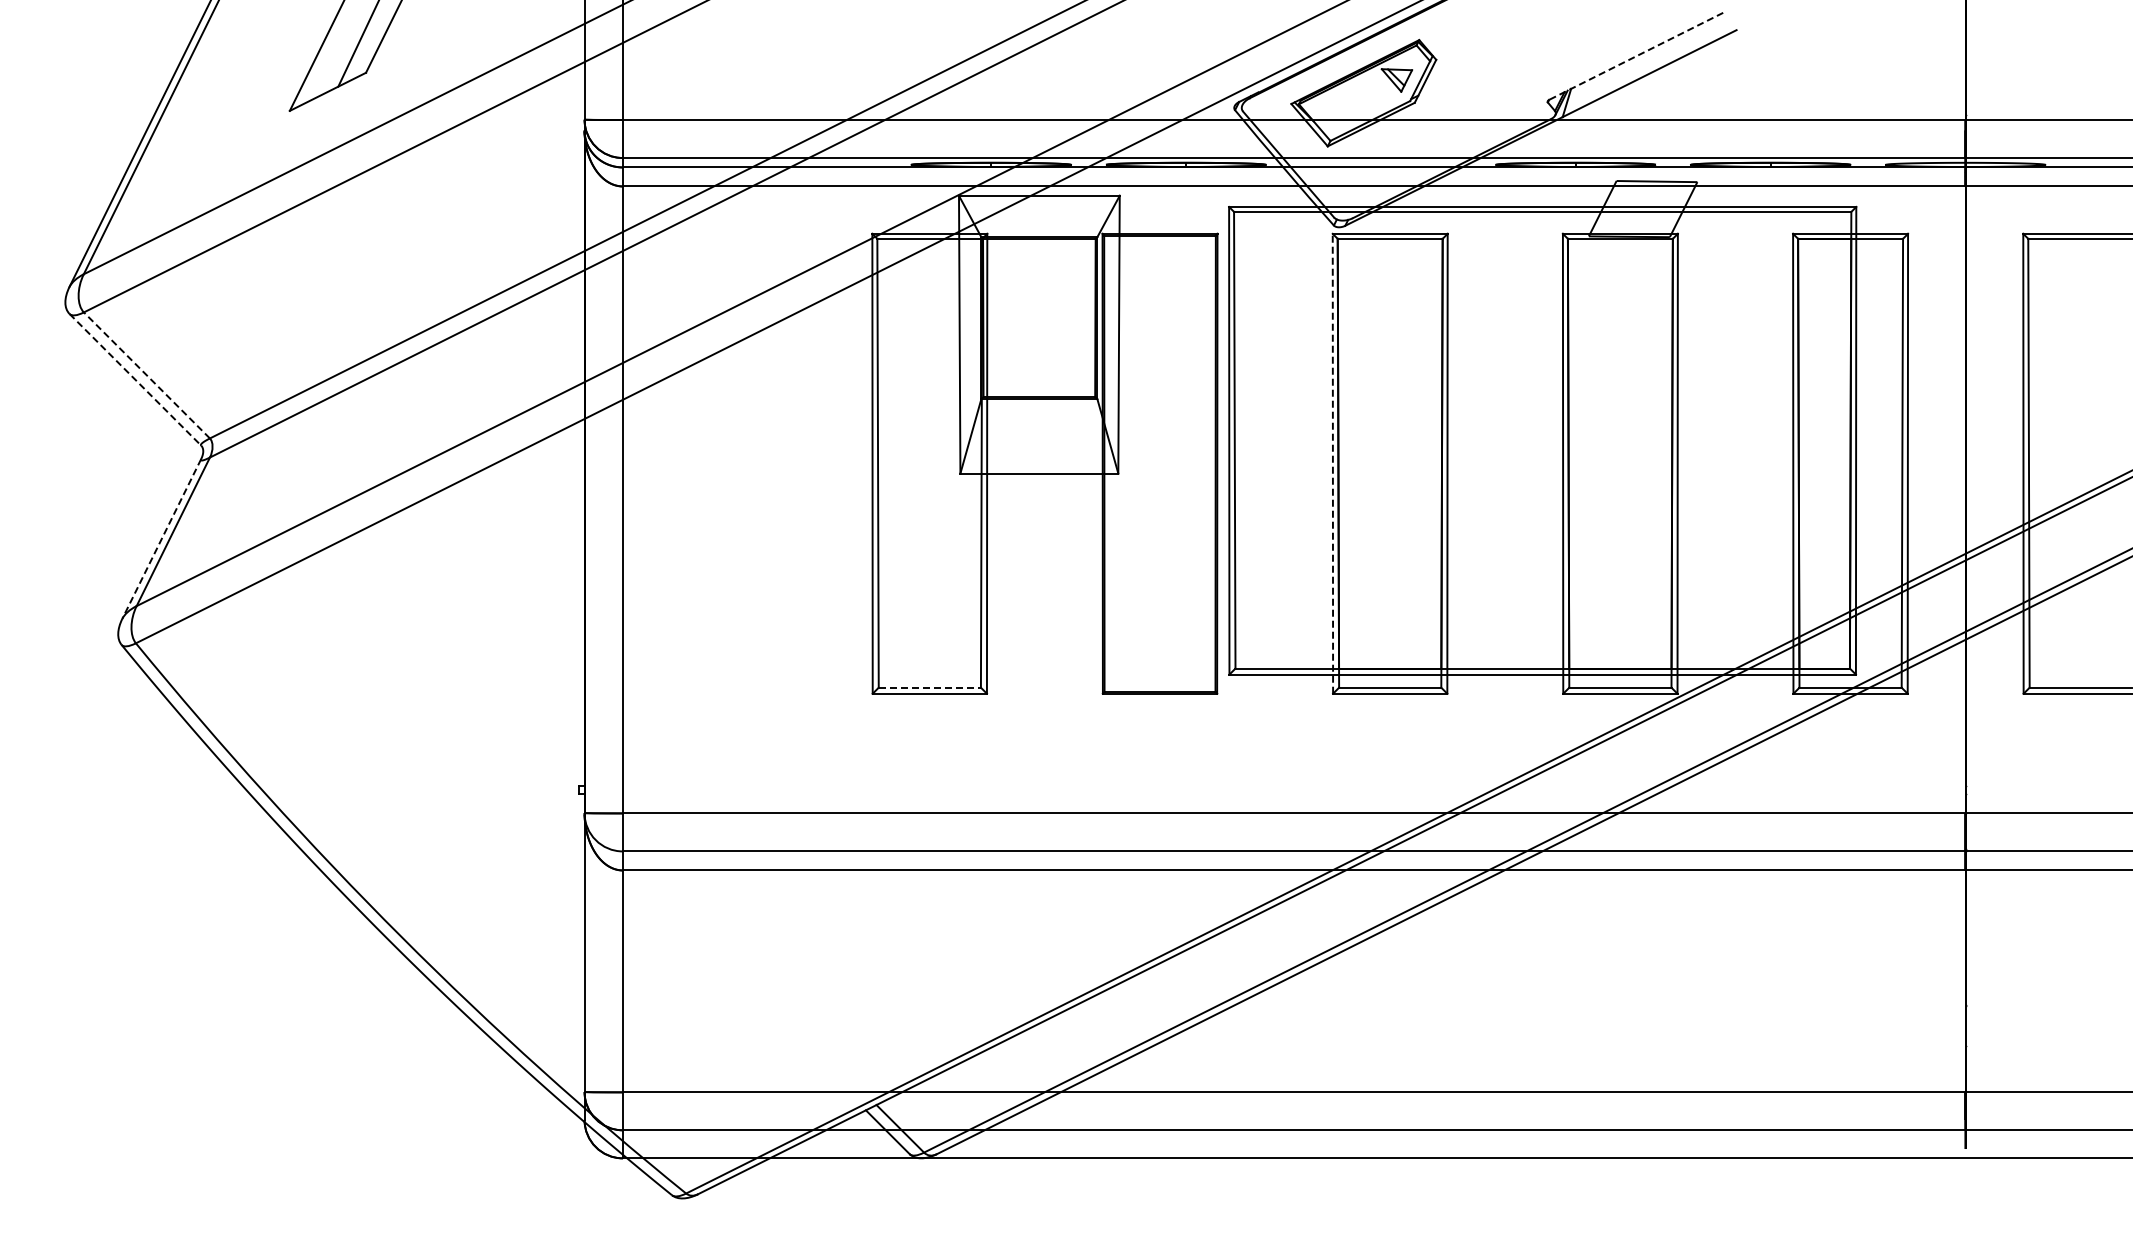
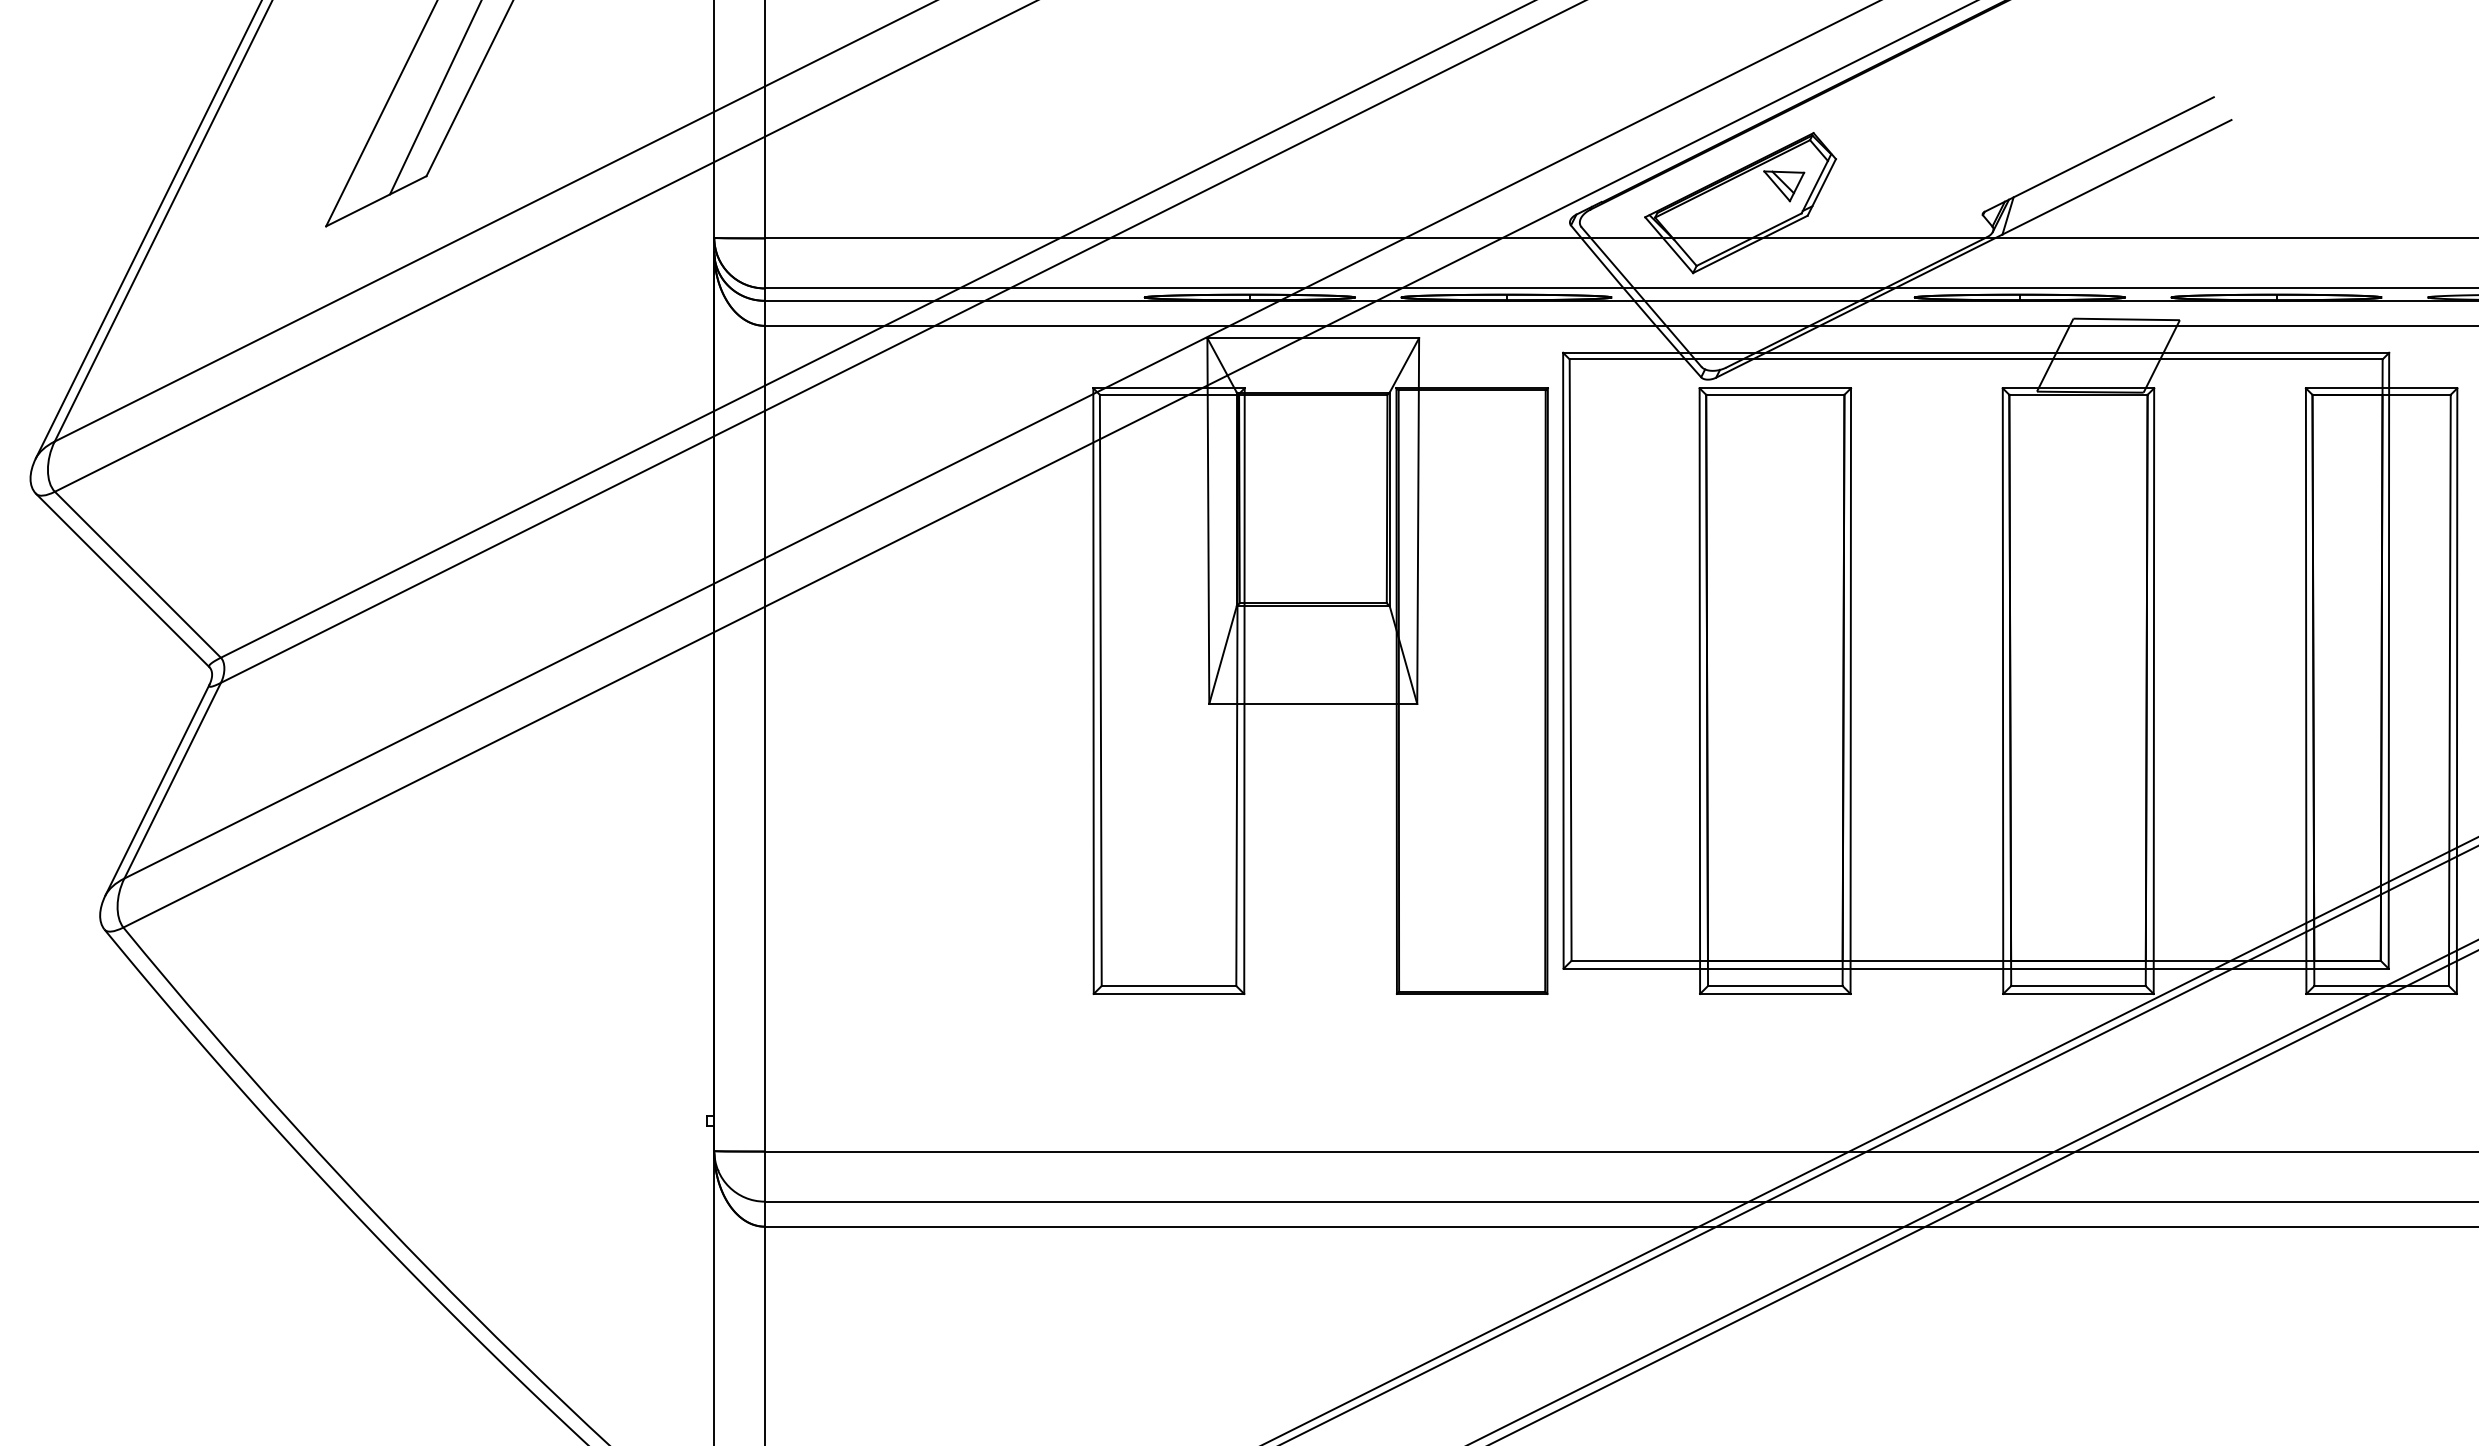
line: (1635, 56) -> (2098, 154), dashed -> solid
line: (146, 375) -> (137, 574), dashed -> solid
line: (135, 380) -> (122, 581), dashed -> solid
line: (1332, 463) -> (1699, 690), dashed -> solid
line: (161, 539) -> (157, 790), dashed -> solid
line: (930, 687) -> (1169, 985), dashed -> solid

